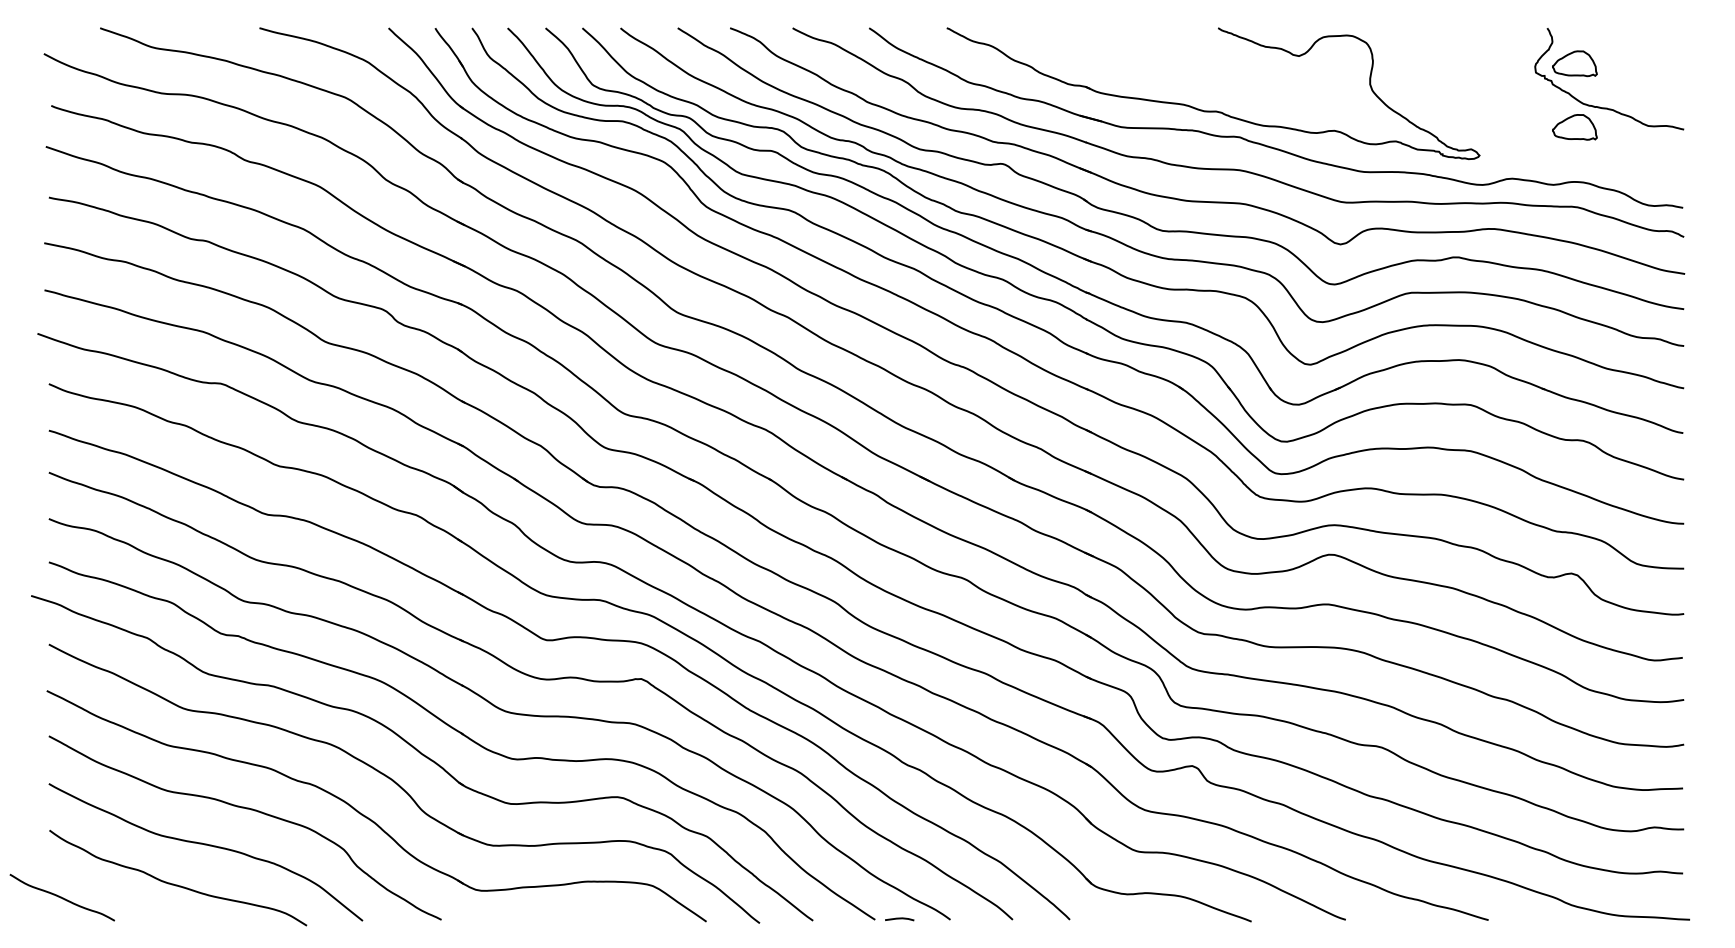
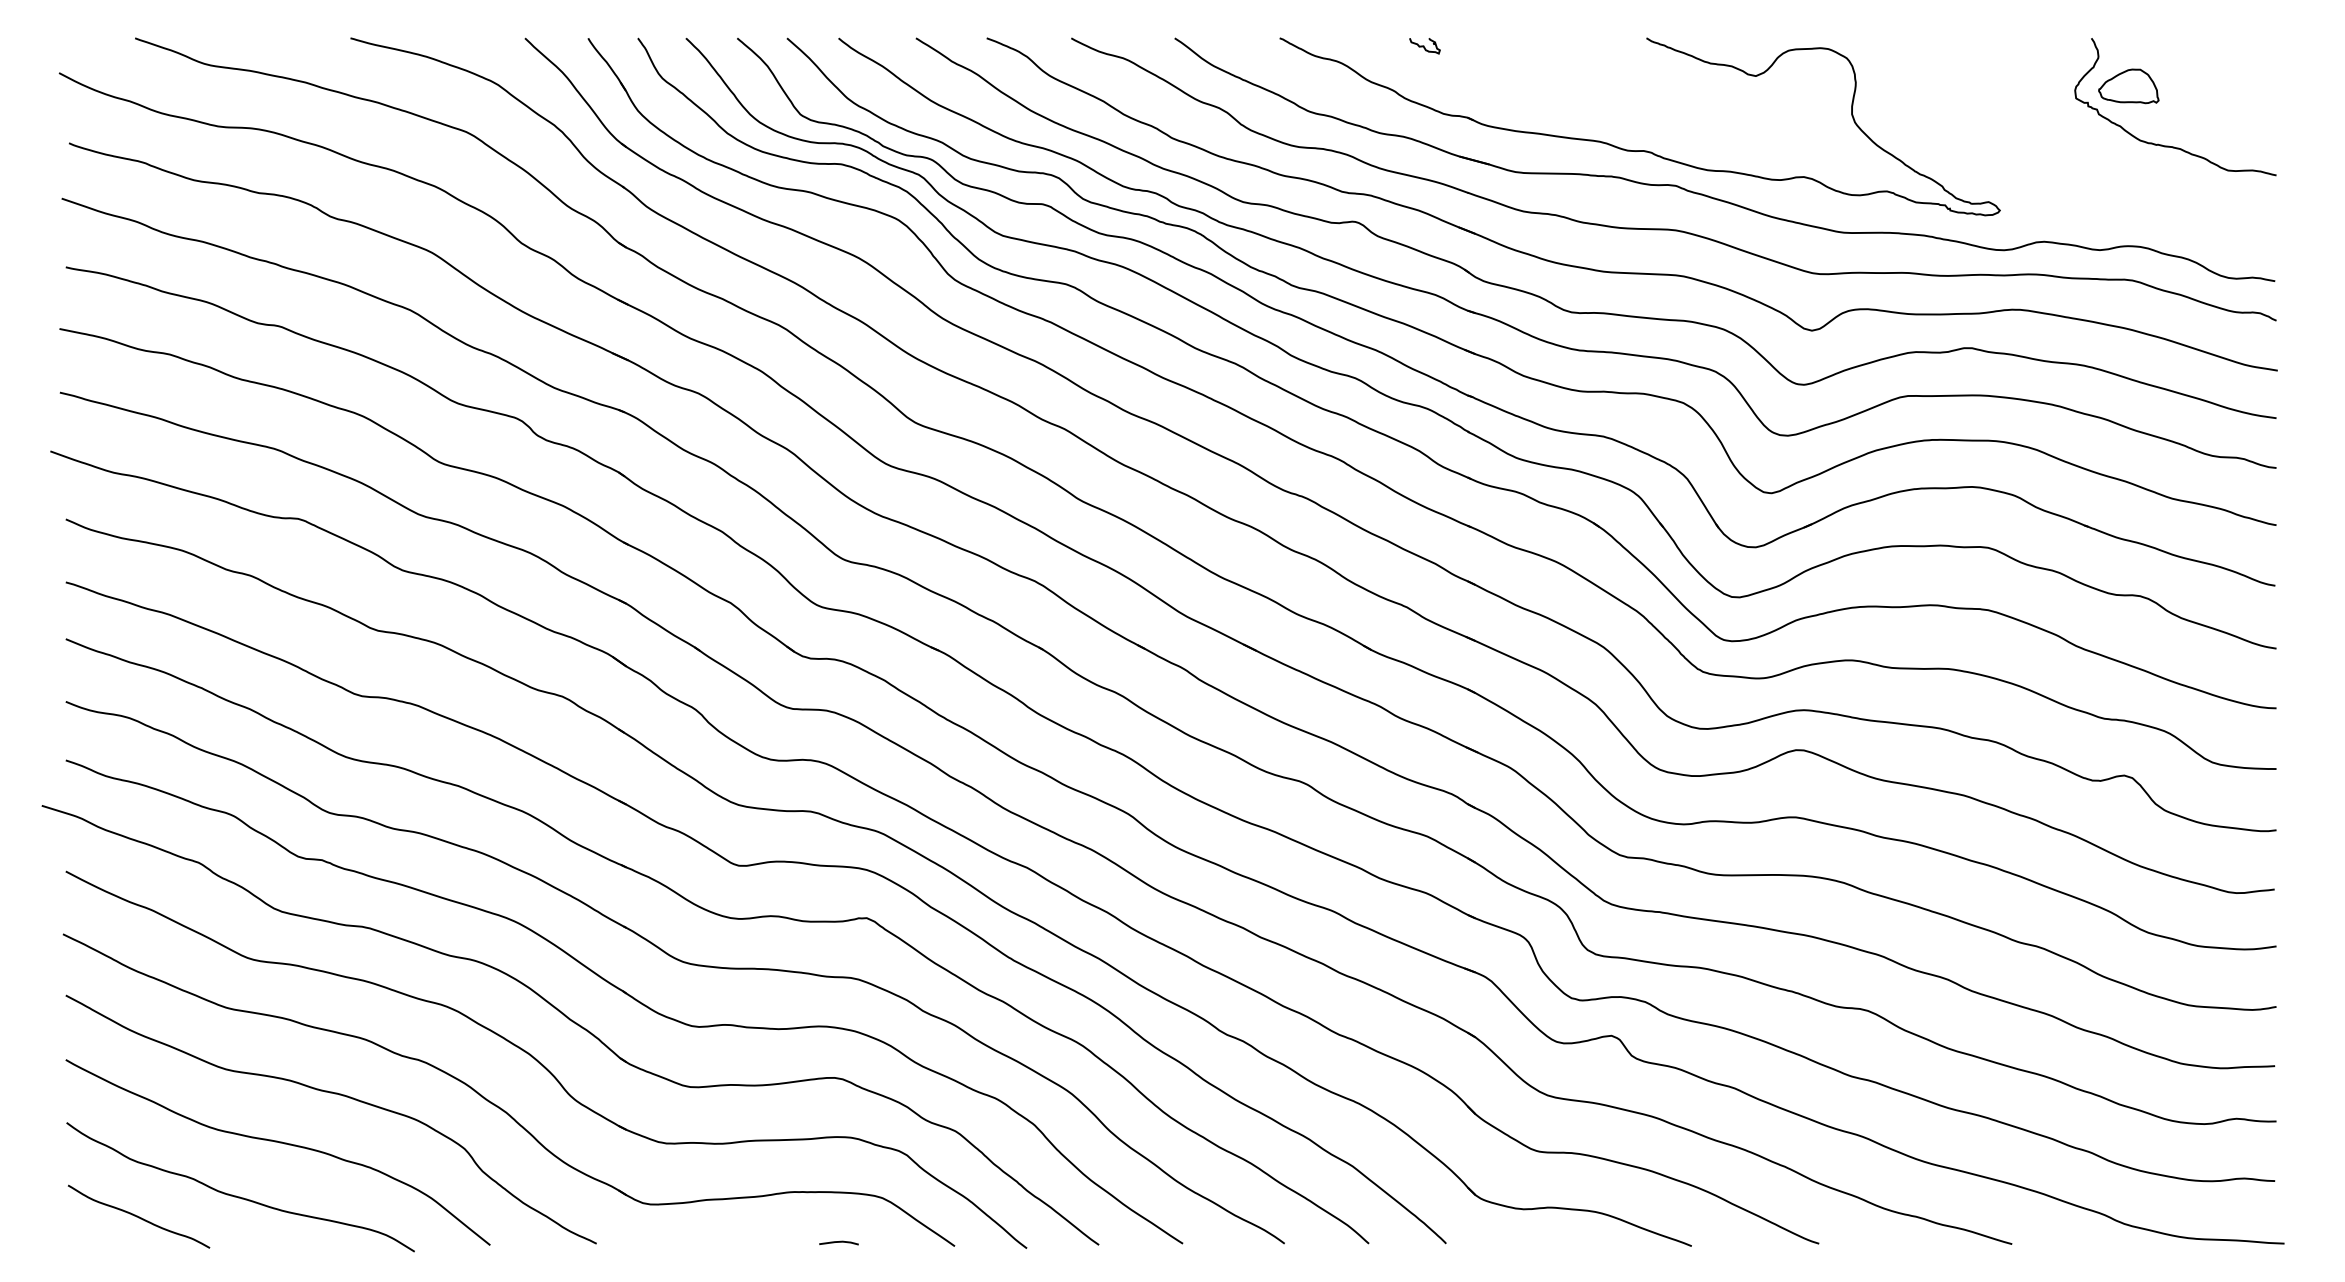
curve: (1053, 34) -> (1424, 46), added
part: (1574, 127) -> (2128, 172), removed
curve: (62, 897) -> (139, 1216), moved
line: (899, 918) -> (838, 1242), moved

